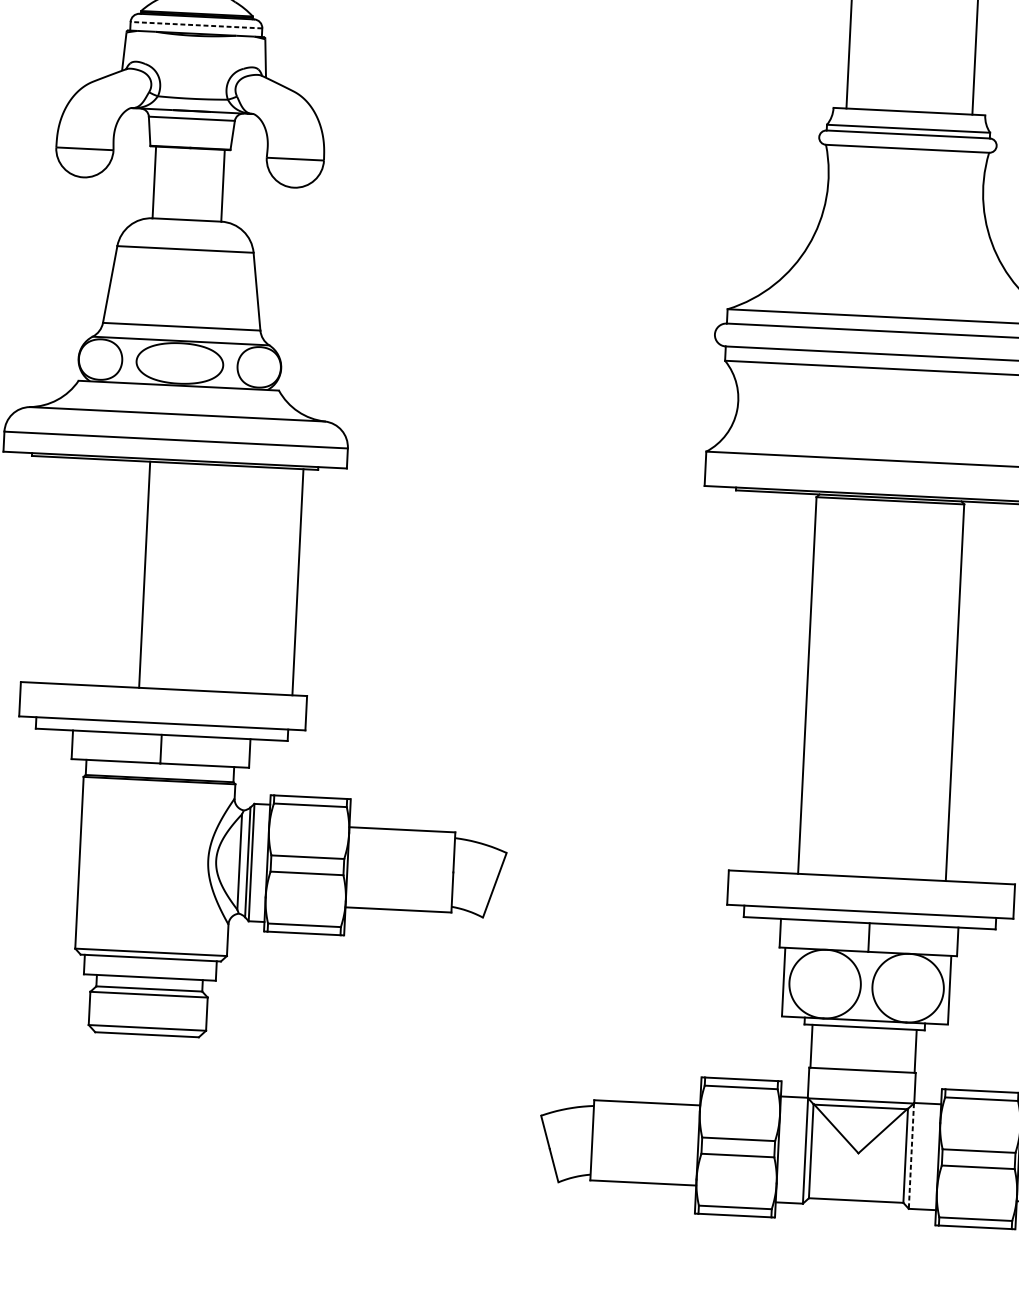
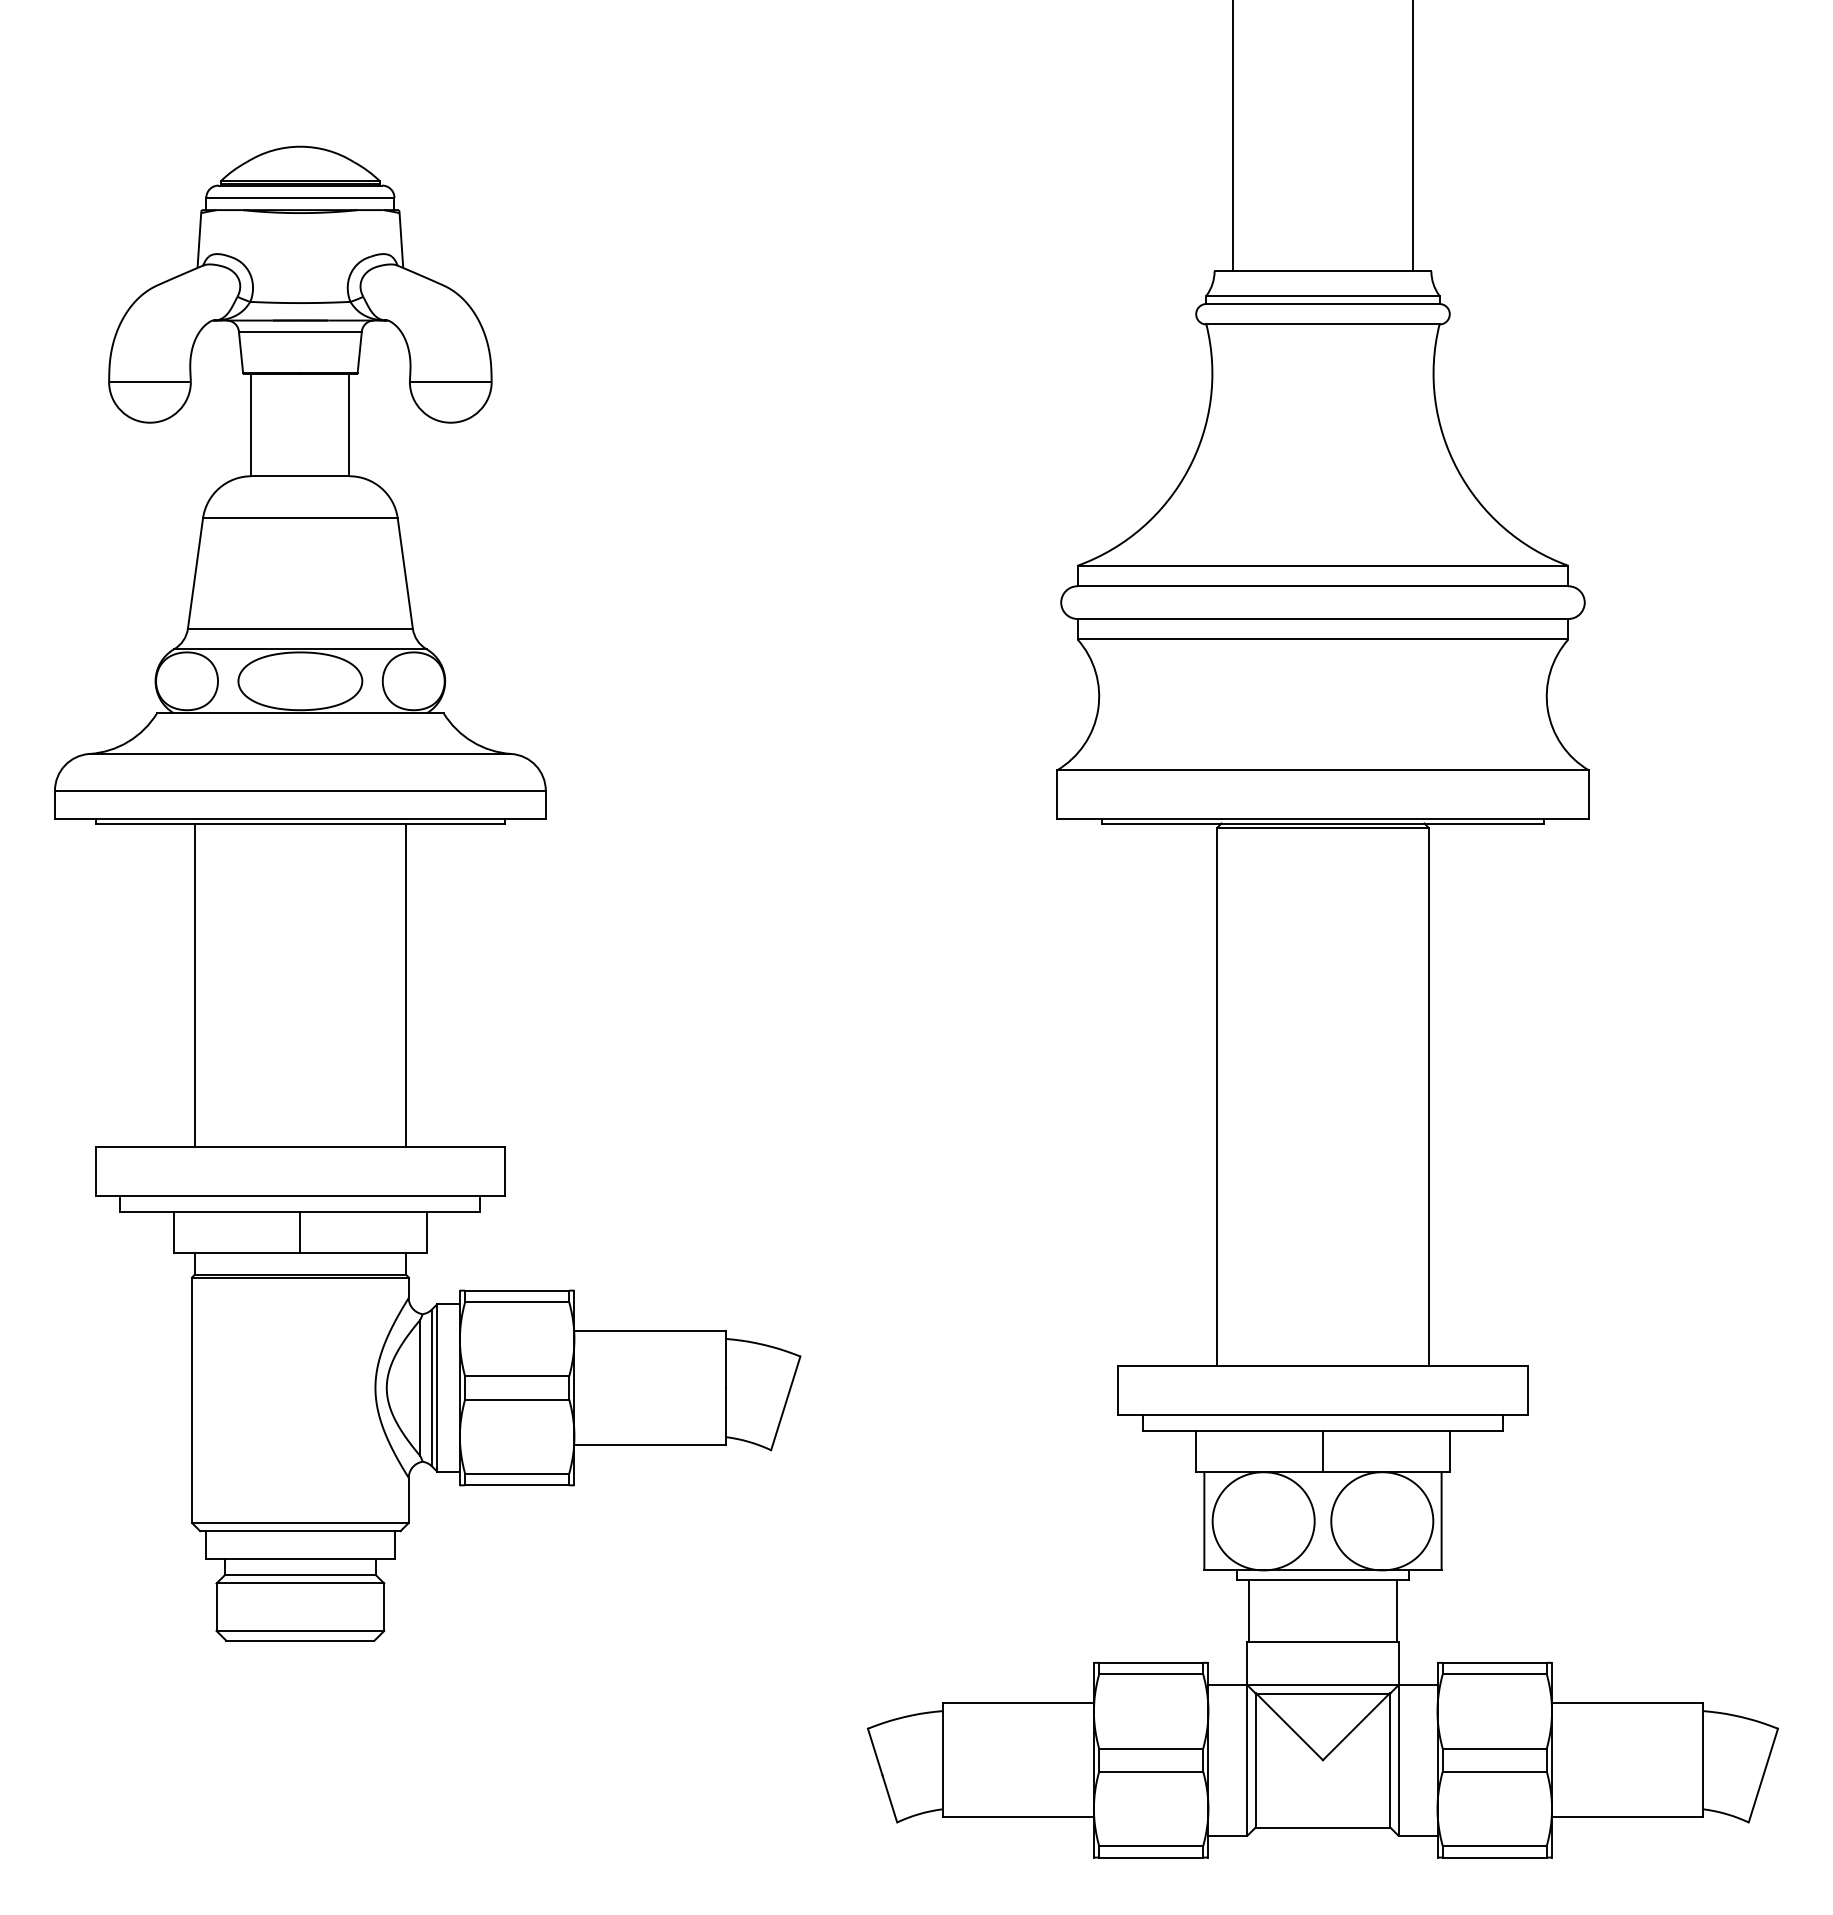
line: (195, 24) -> (299, 197), dashed -> solid
line: (144, 574) -> (194, 984), moved
line: (297, 581) -> (405, 984), moved
line: (911, 1156) -> (1398, 1760), dashed -> solid

